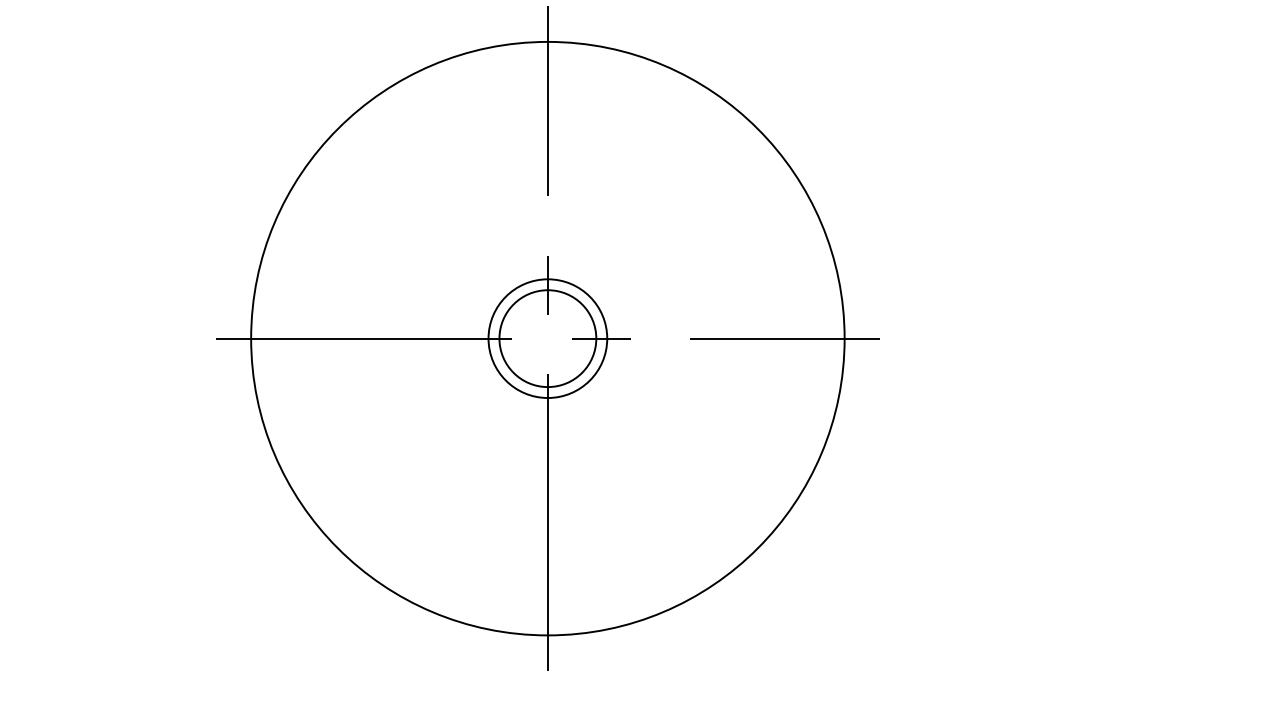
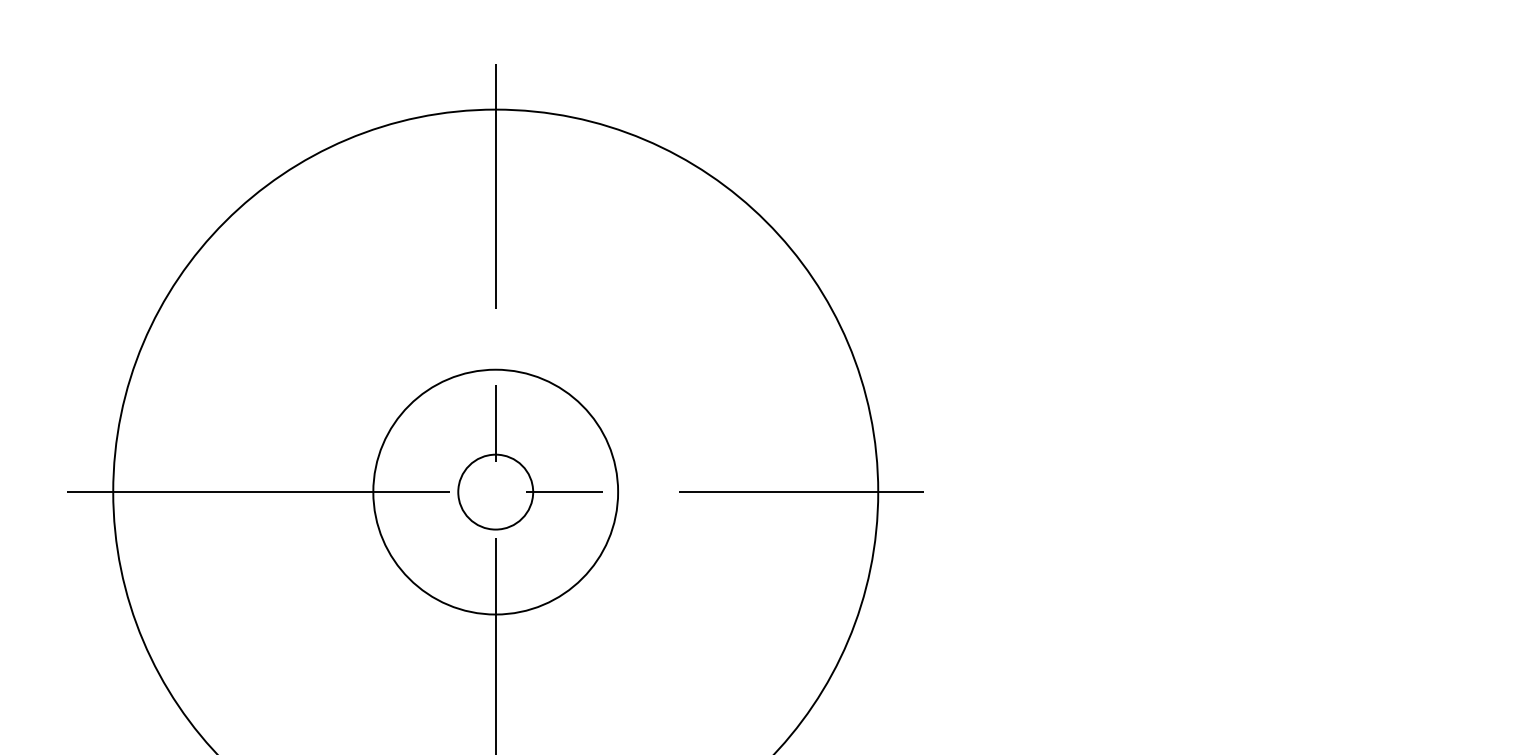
circle: (547, 338) -> (495, 491), size x0.6
circle: (547, 338) -> (495, 491), size x1.6

